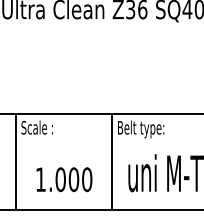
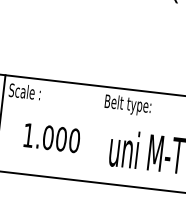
line: (112, 161) -> (95, 133), removed
text: (64, 179) -> (52, 137), moved

